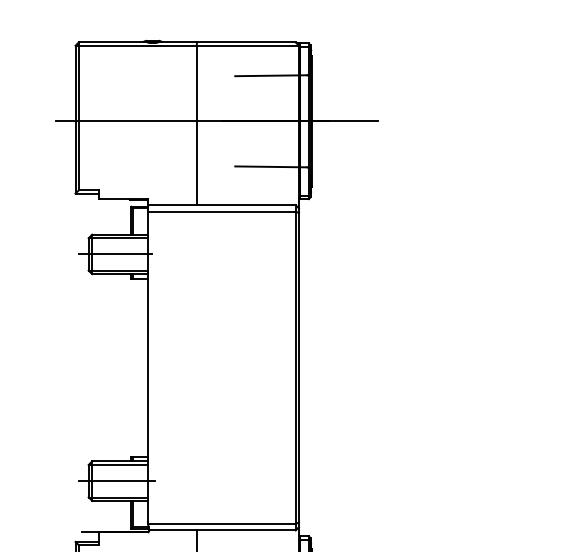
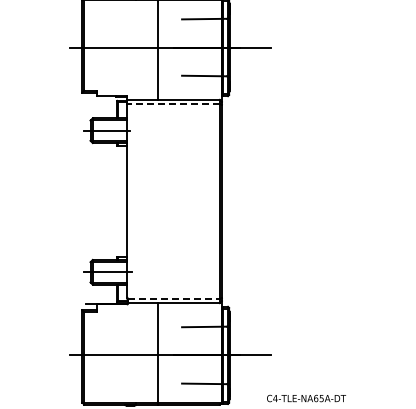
line: (221, 212) -> (173, 104), solid -> dashed
line: (223, 523) -> (174, 298), solid -> dashed

